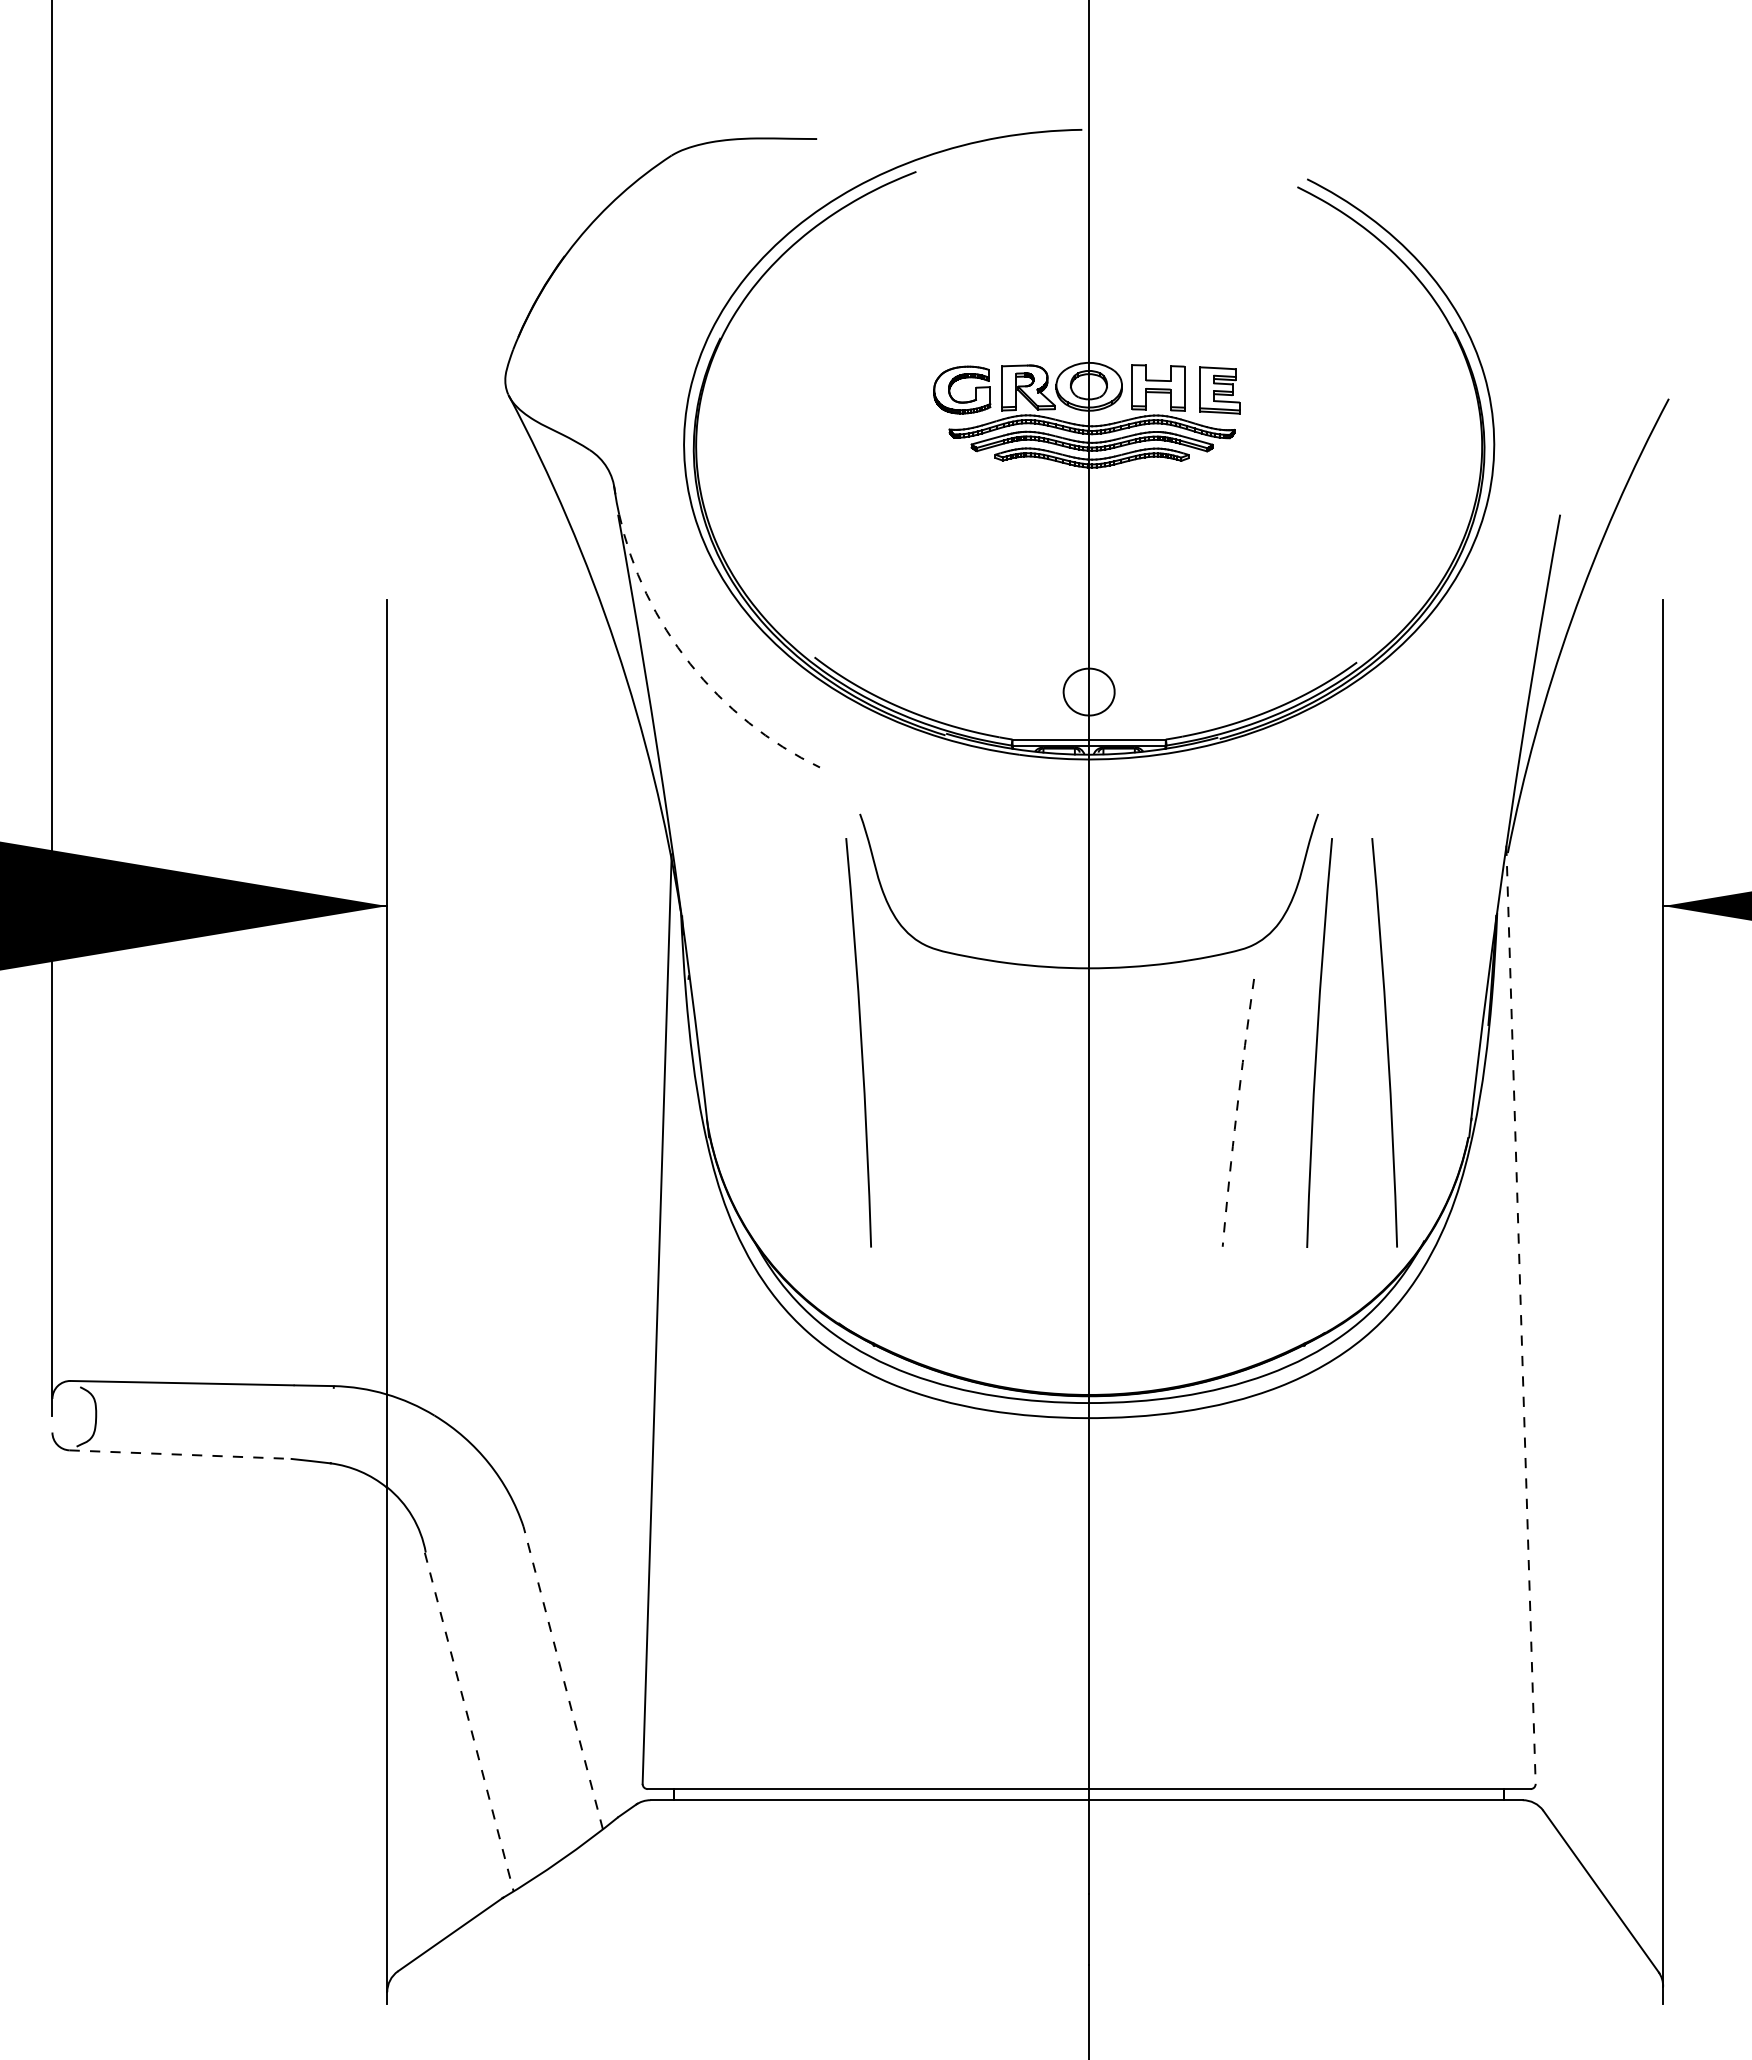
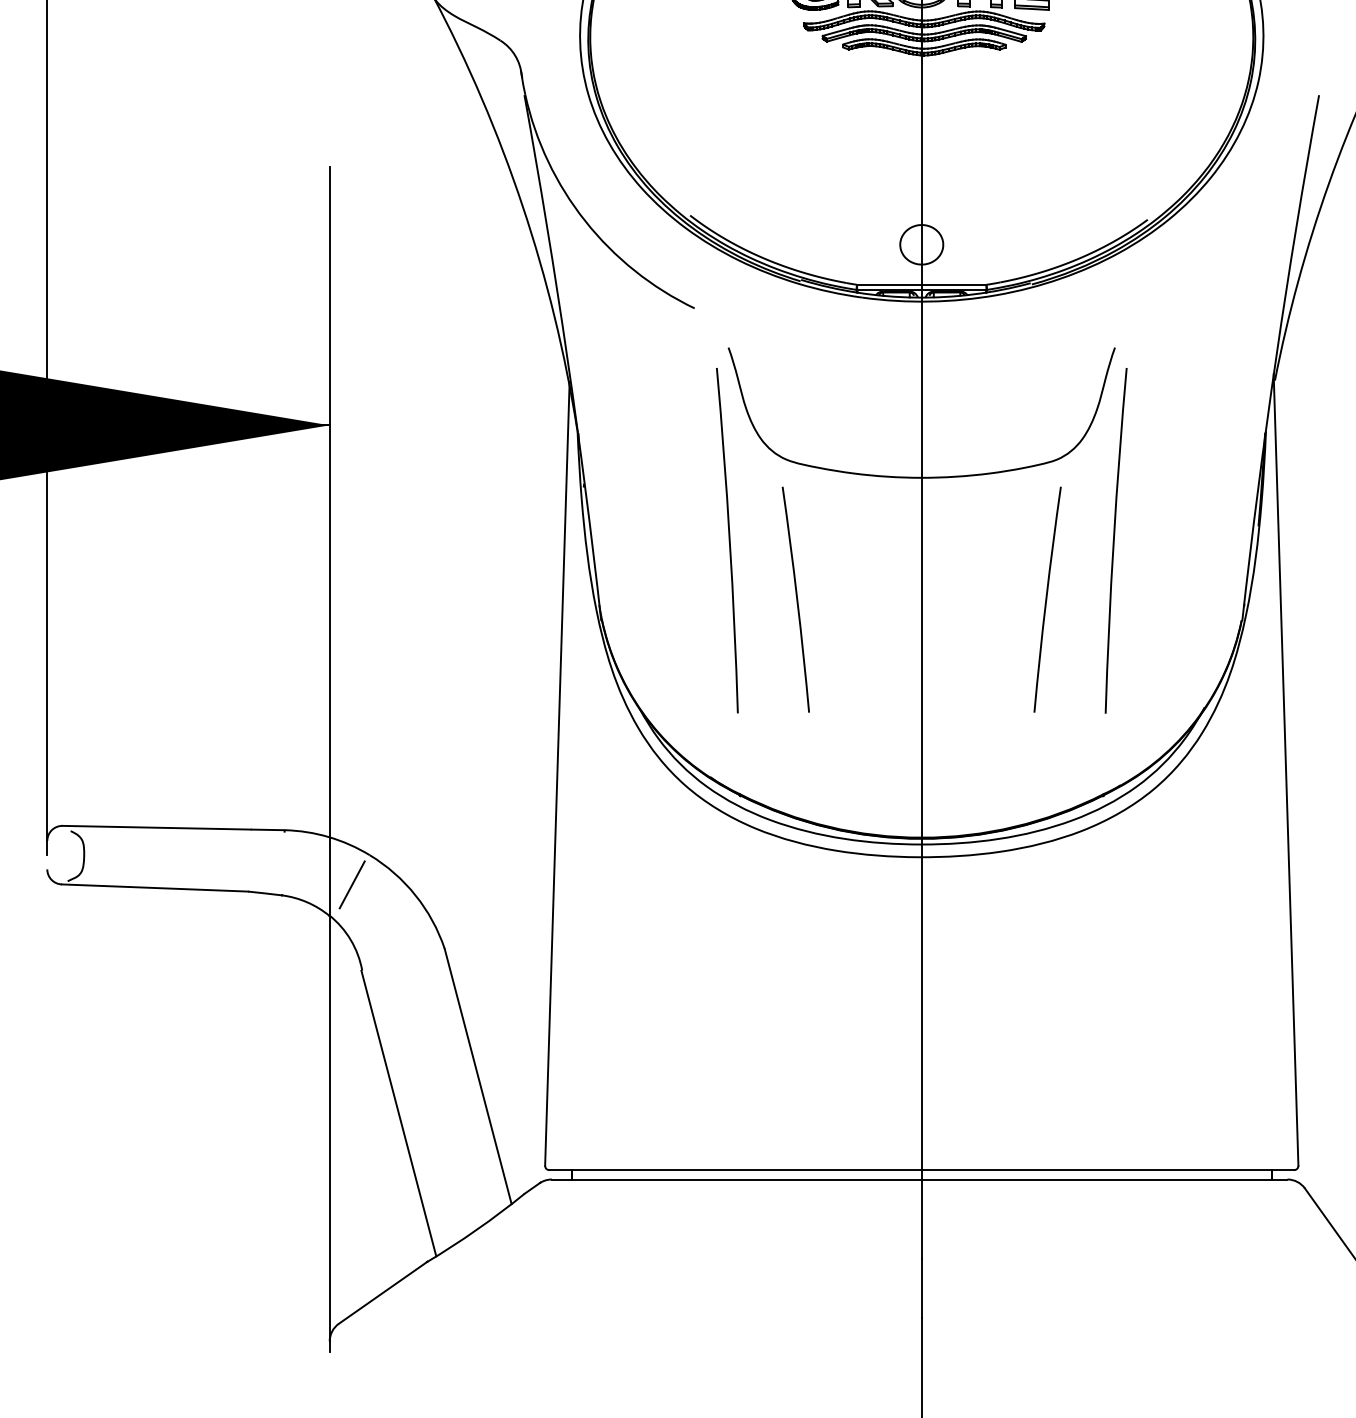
arc: (690, 664) -> (585, 221), dashed -> solid
arc: (1386, 1042) -> (1172, 540), removed
arc: (940, 1112) -> (796, 599), added
arc: (1236, 1112) -> (1046, 599), dashed -> solid
line: (1521, 1315) -> (1286, 770), dashed -> solid
line: (413, 1450) -> (351, 884), added
line: (180, 1454) -> (155, 887), dashed -> solid
line: (563, 1677) -> (478, 1076), dashed -> solid
line: (469, 1722) -> (399, 1113), dashed -> solid

